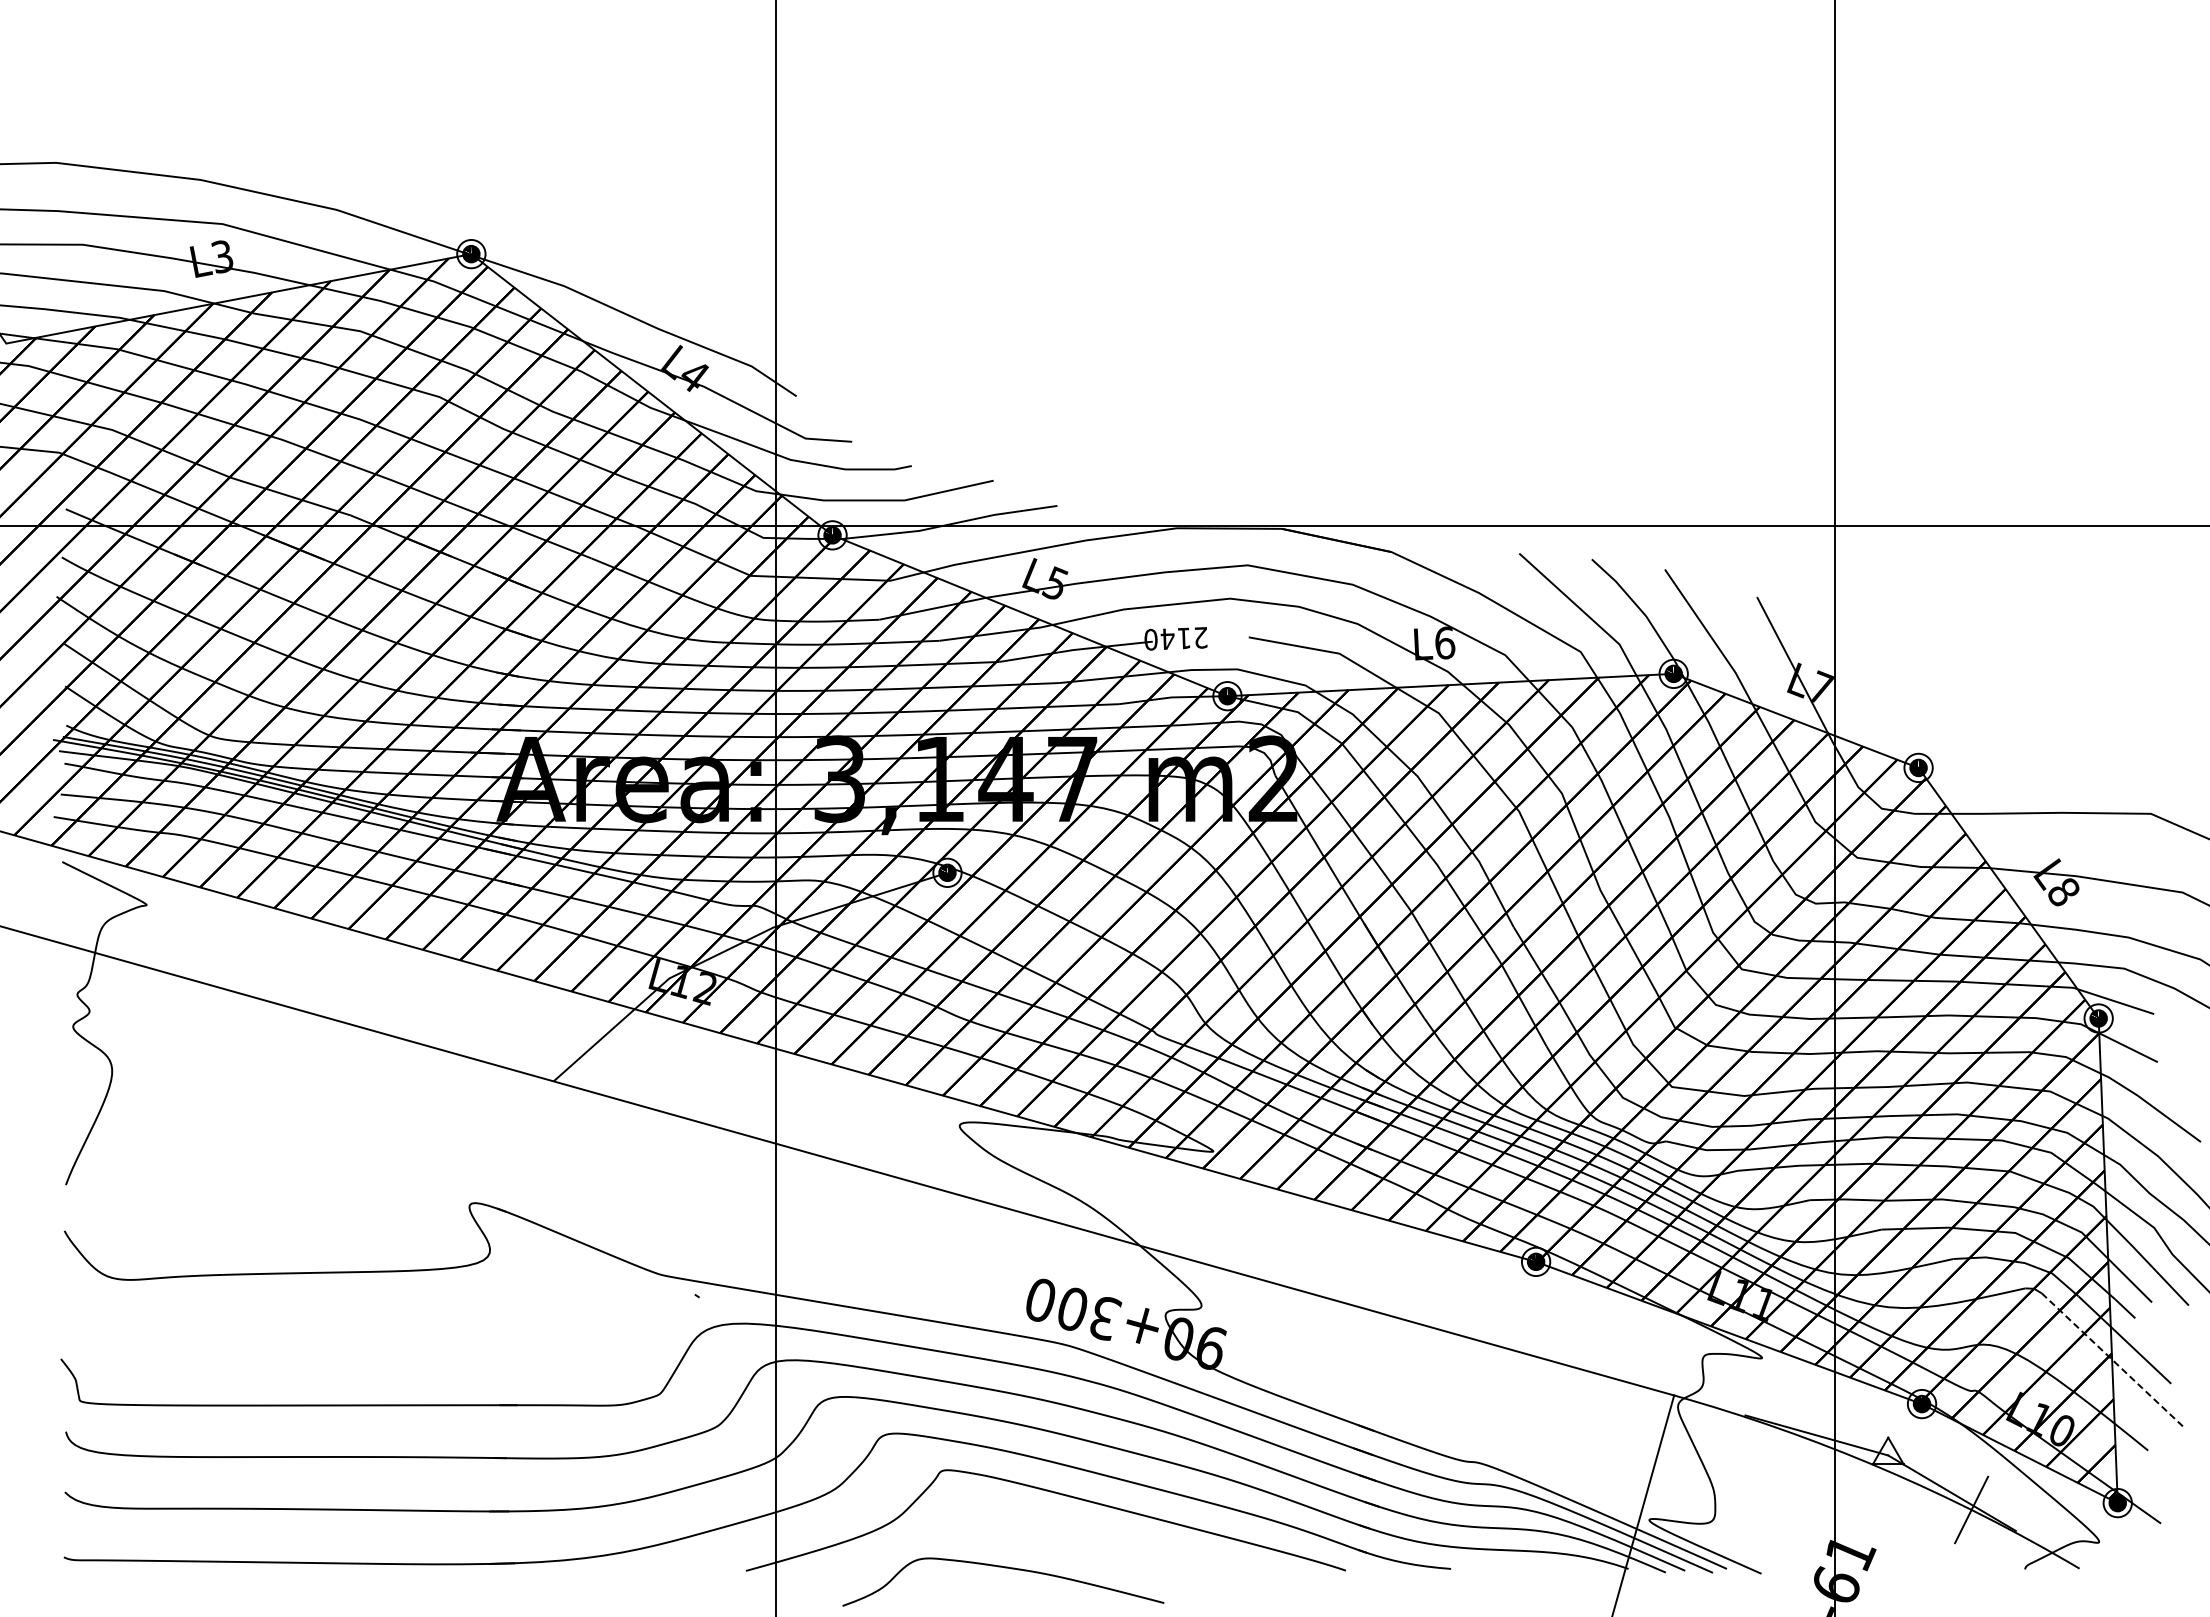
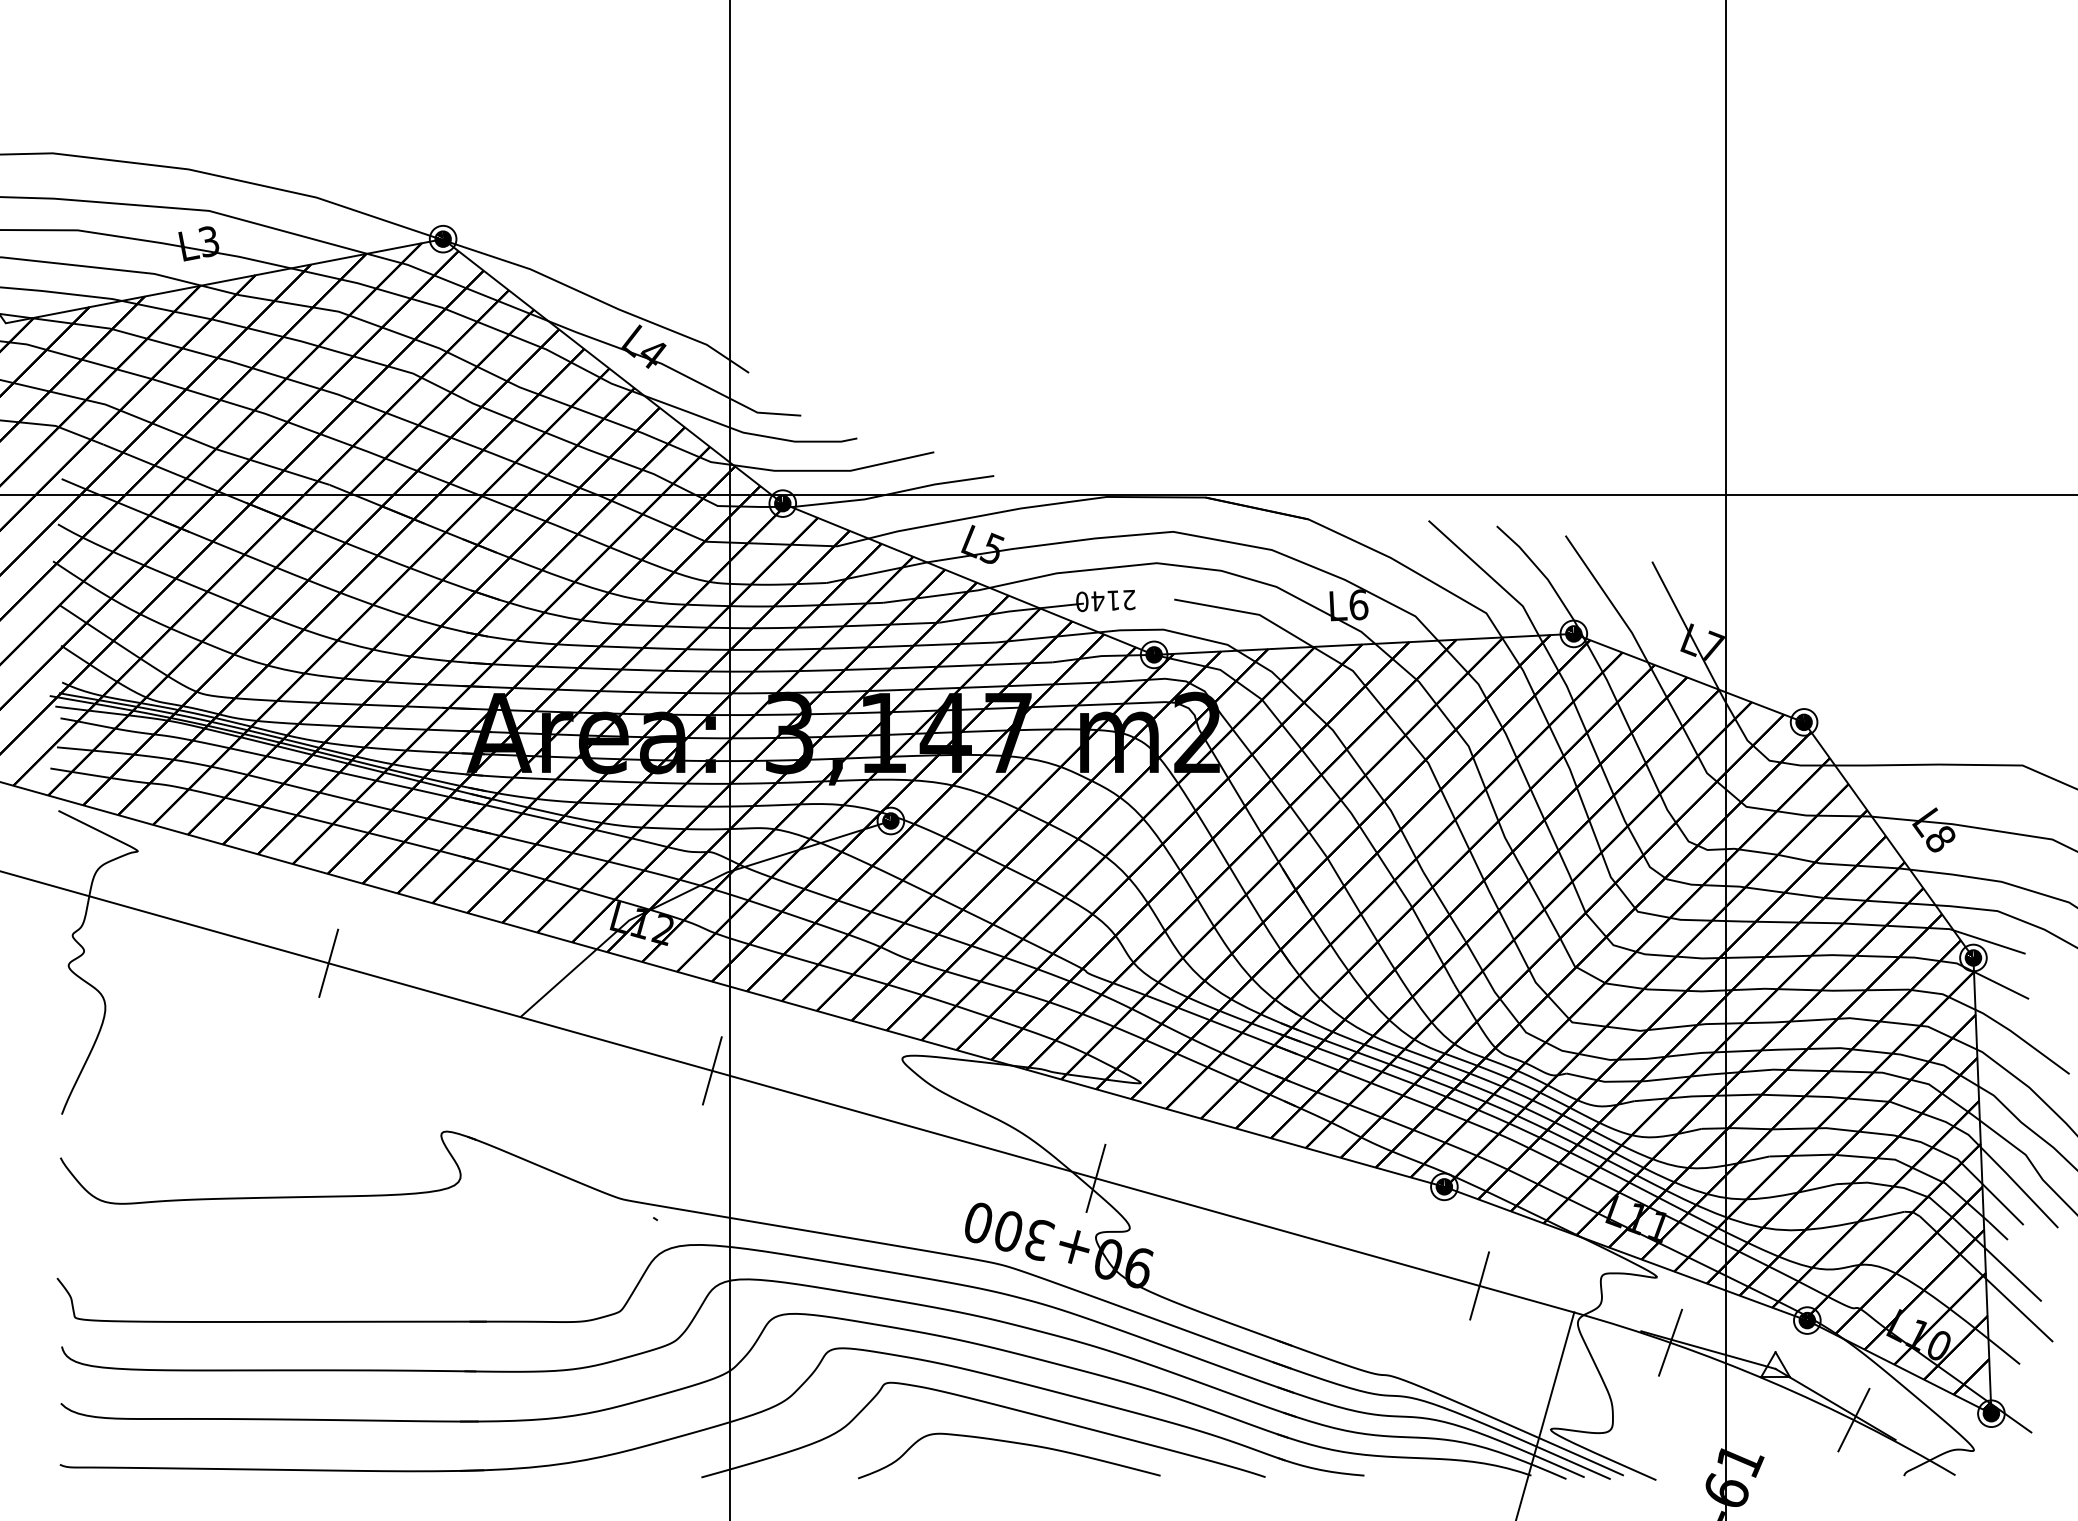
line: (349, 1023) -> (328, 962), added
line: (757, 1138) -> (712, 1070), added
line: (1165, 1252) -> (1095, 1178), added
line: (2112, 1360) -> (1986, 1279), dashed -> solid
line: (1573, 1366) -> (1479, 1285), added
line: (1776, 1427) -> (1670, 1342), added
curve: (1004, 1568) -> (1010, 1443), moved

